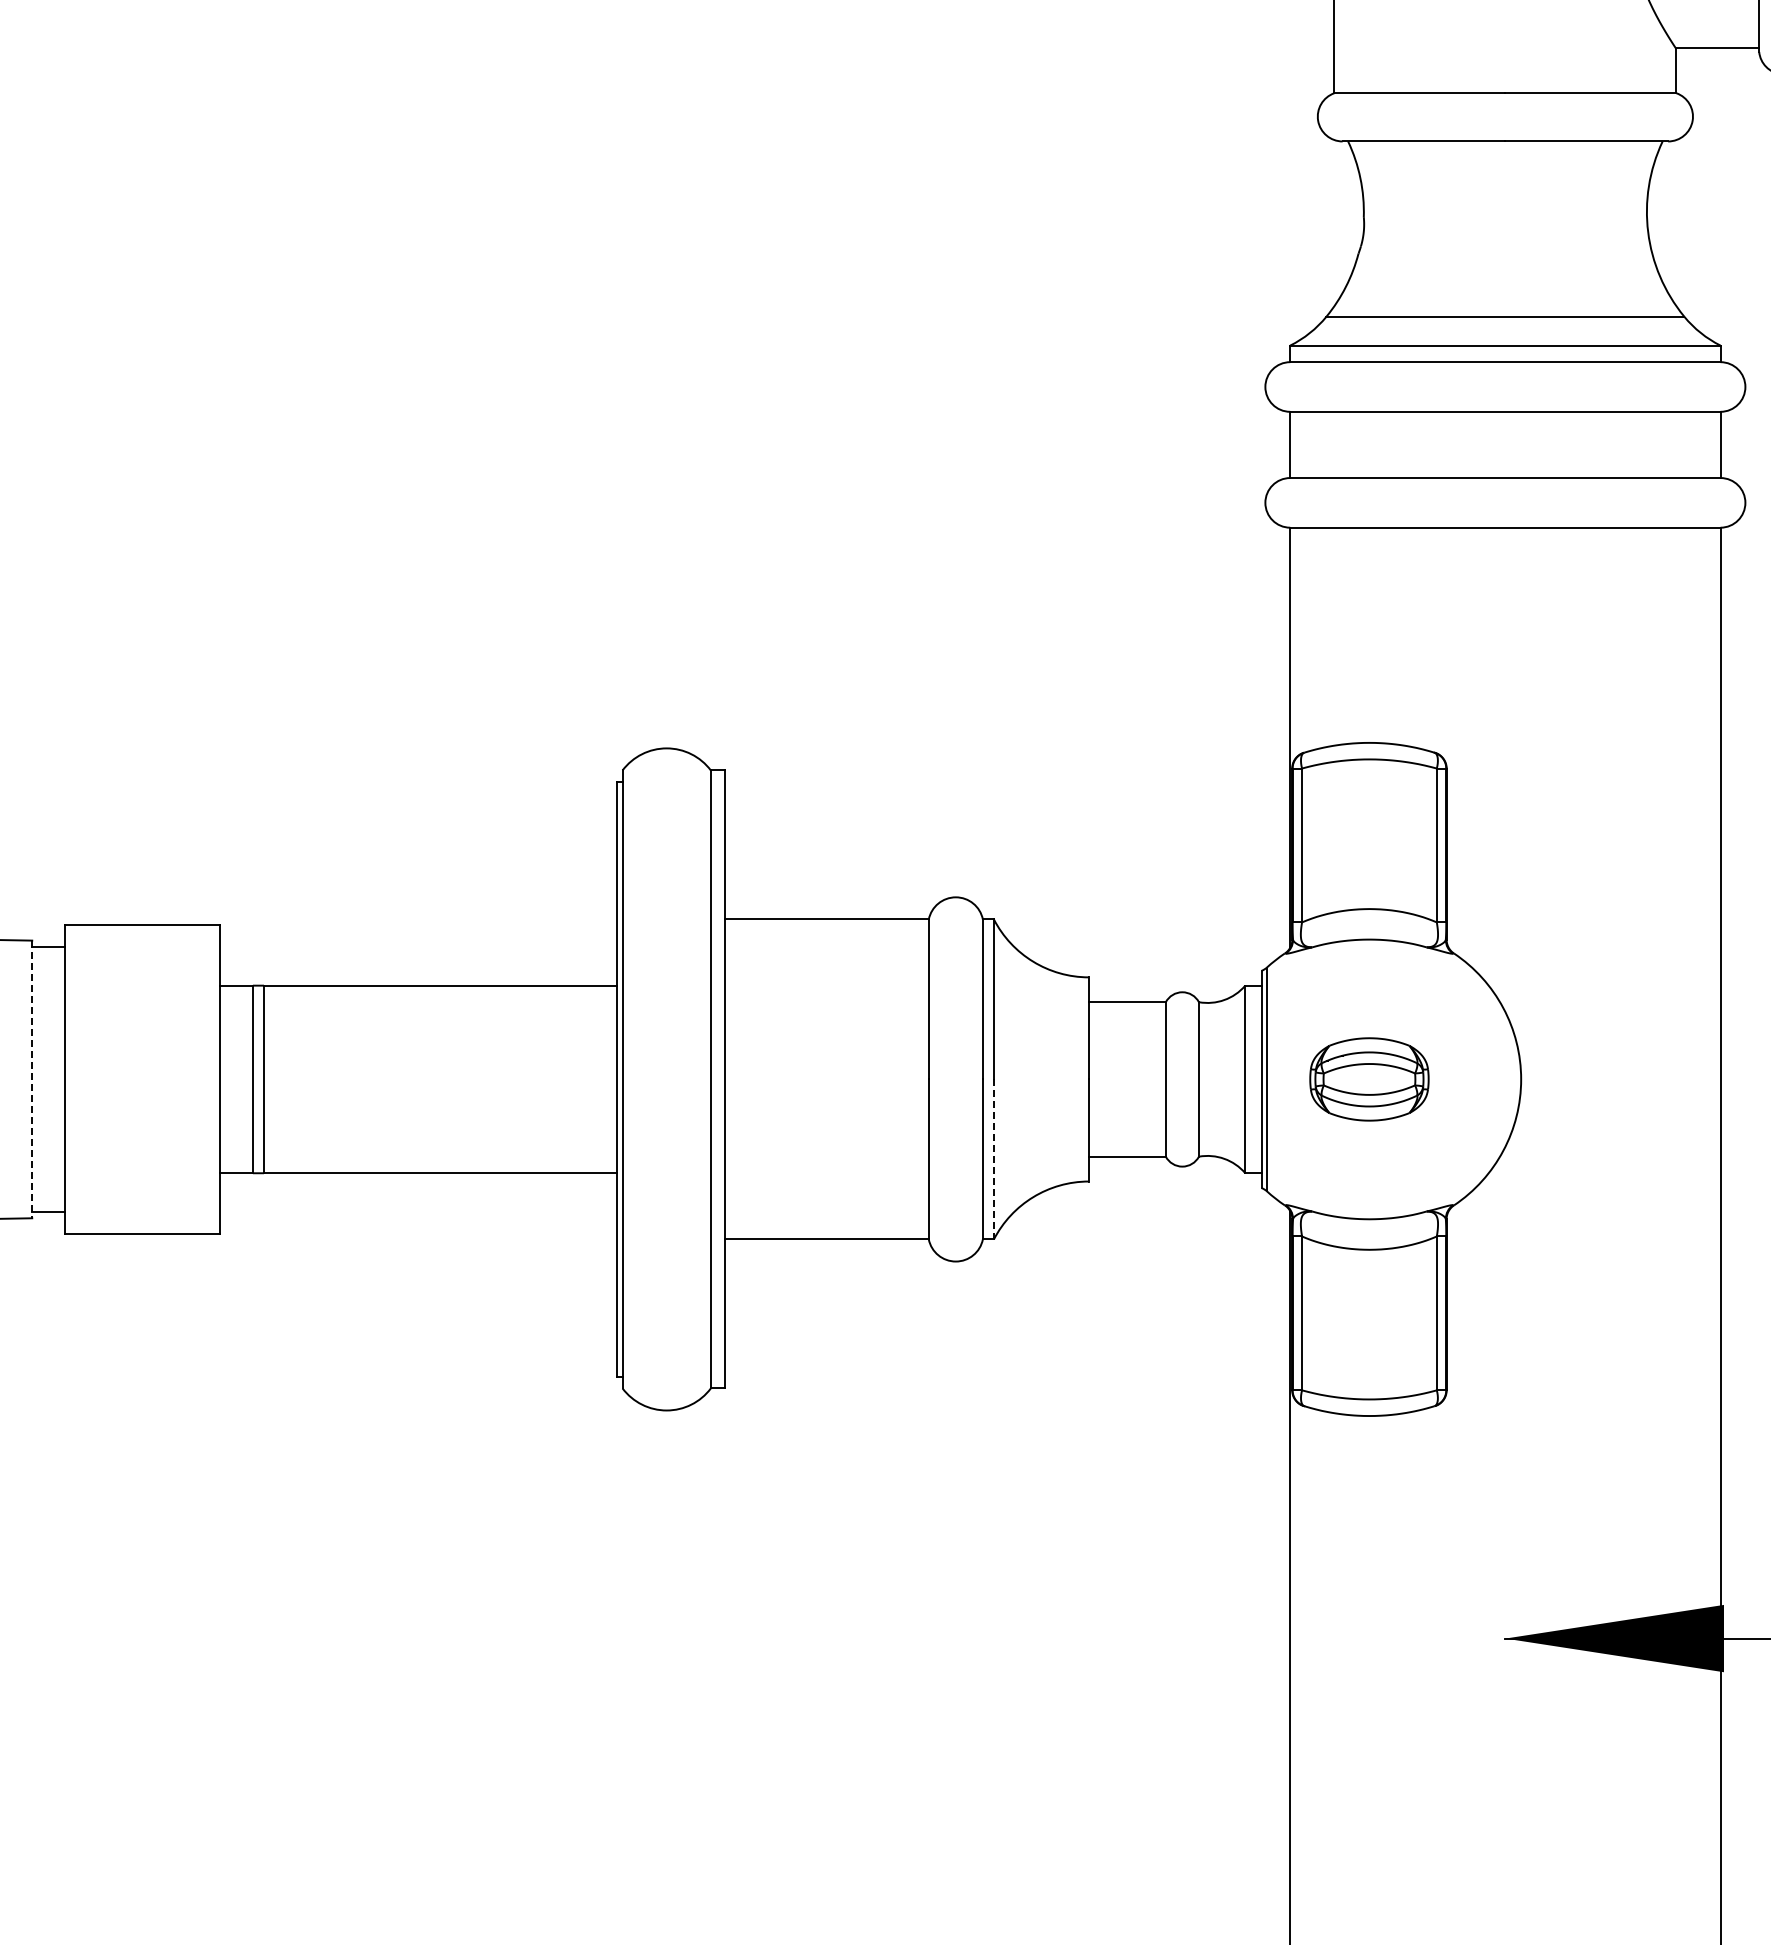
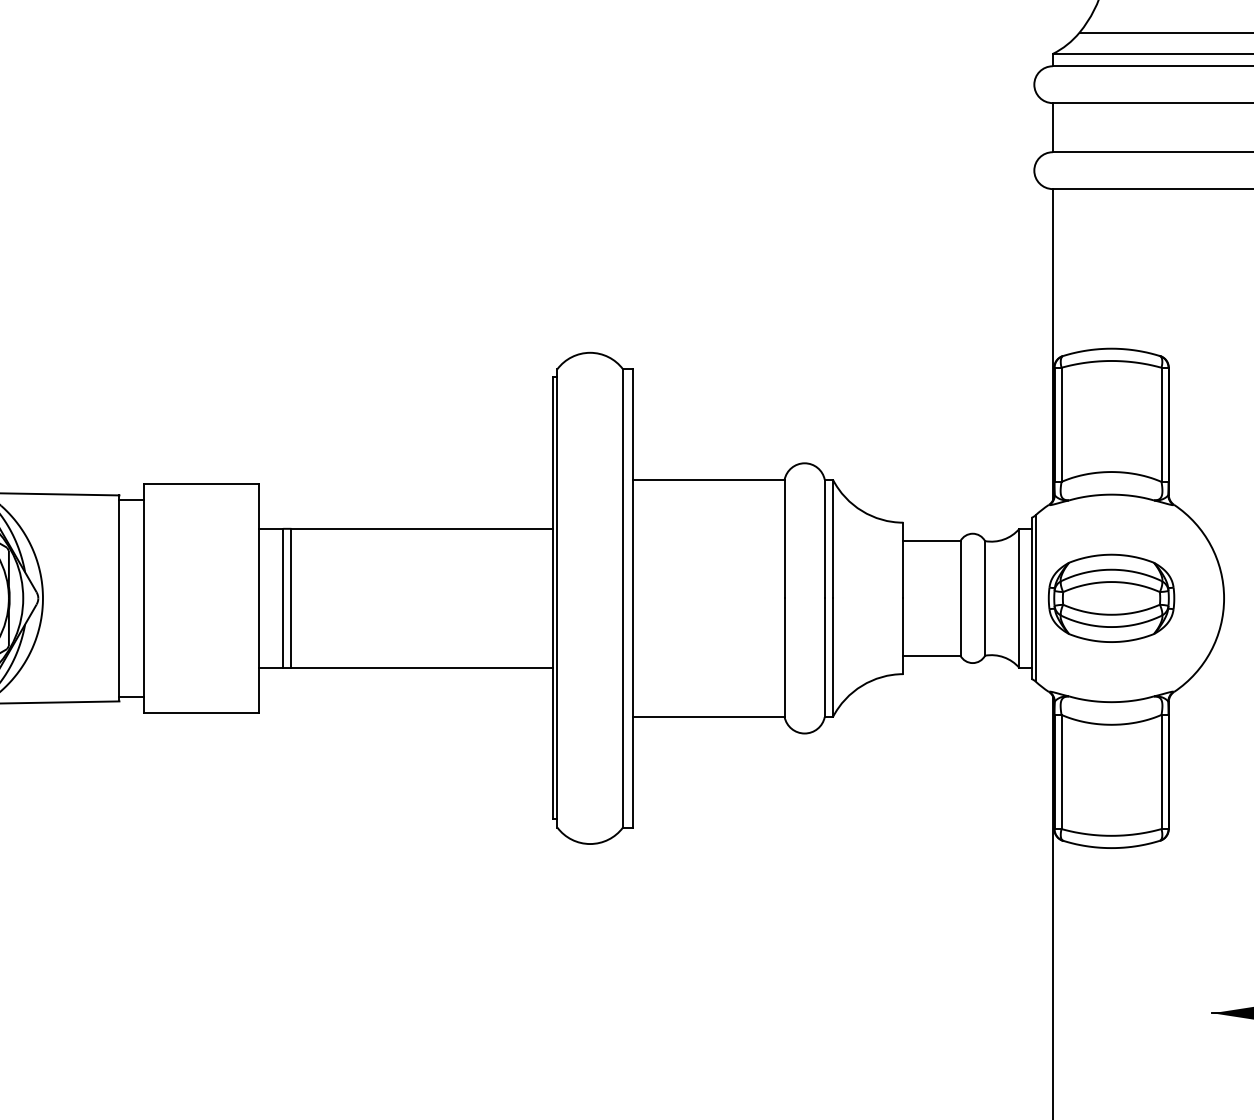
line: (32, 1079) -> (119, 598), dashed -> solid
part: (1369, 1079) -> (1111, 598), size x1.43
line: (993, 1159) -> (832, 657), dashed -> solid

